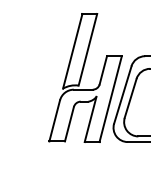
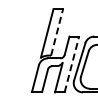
line: (88, 48) -> (57, 31), solid -> dashed
line: (110, 99) -> (71, 64), solid -> dashed

